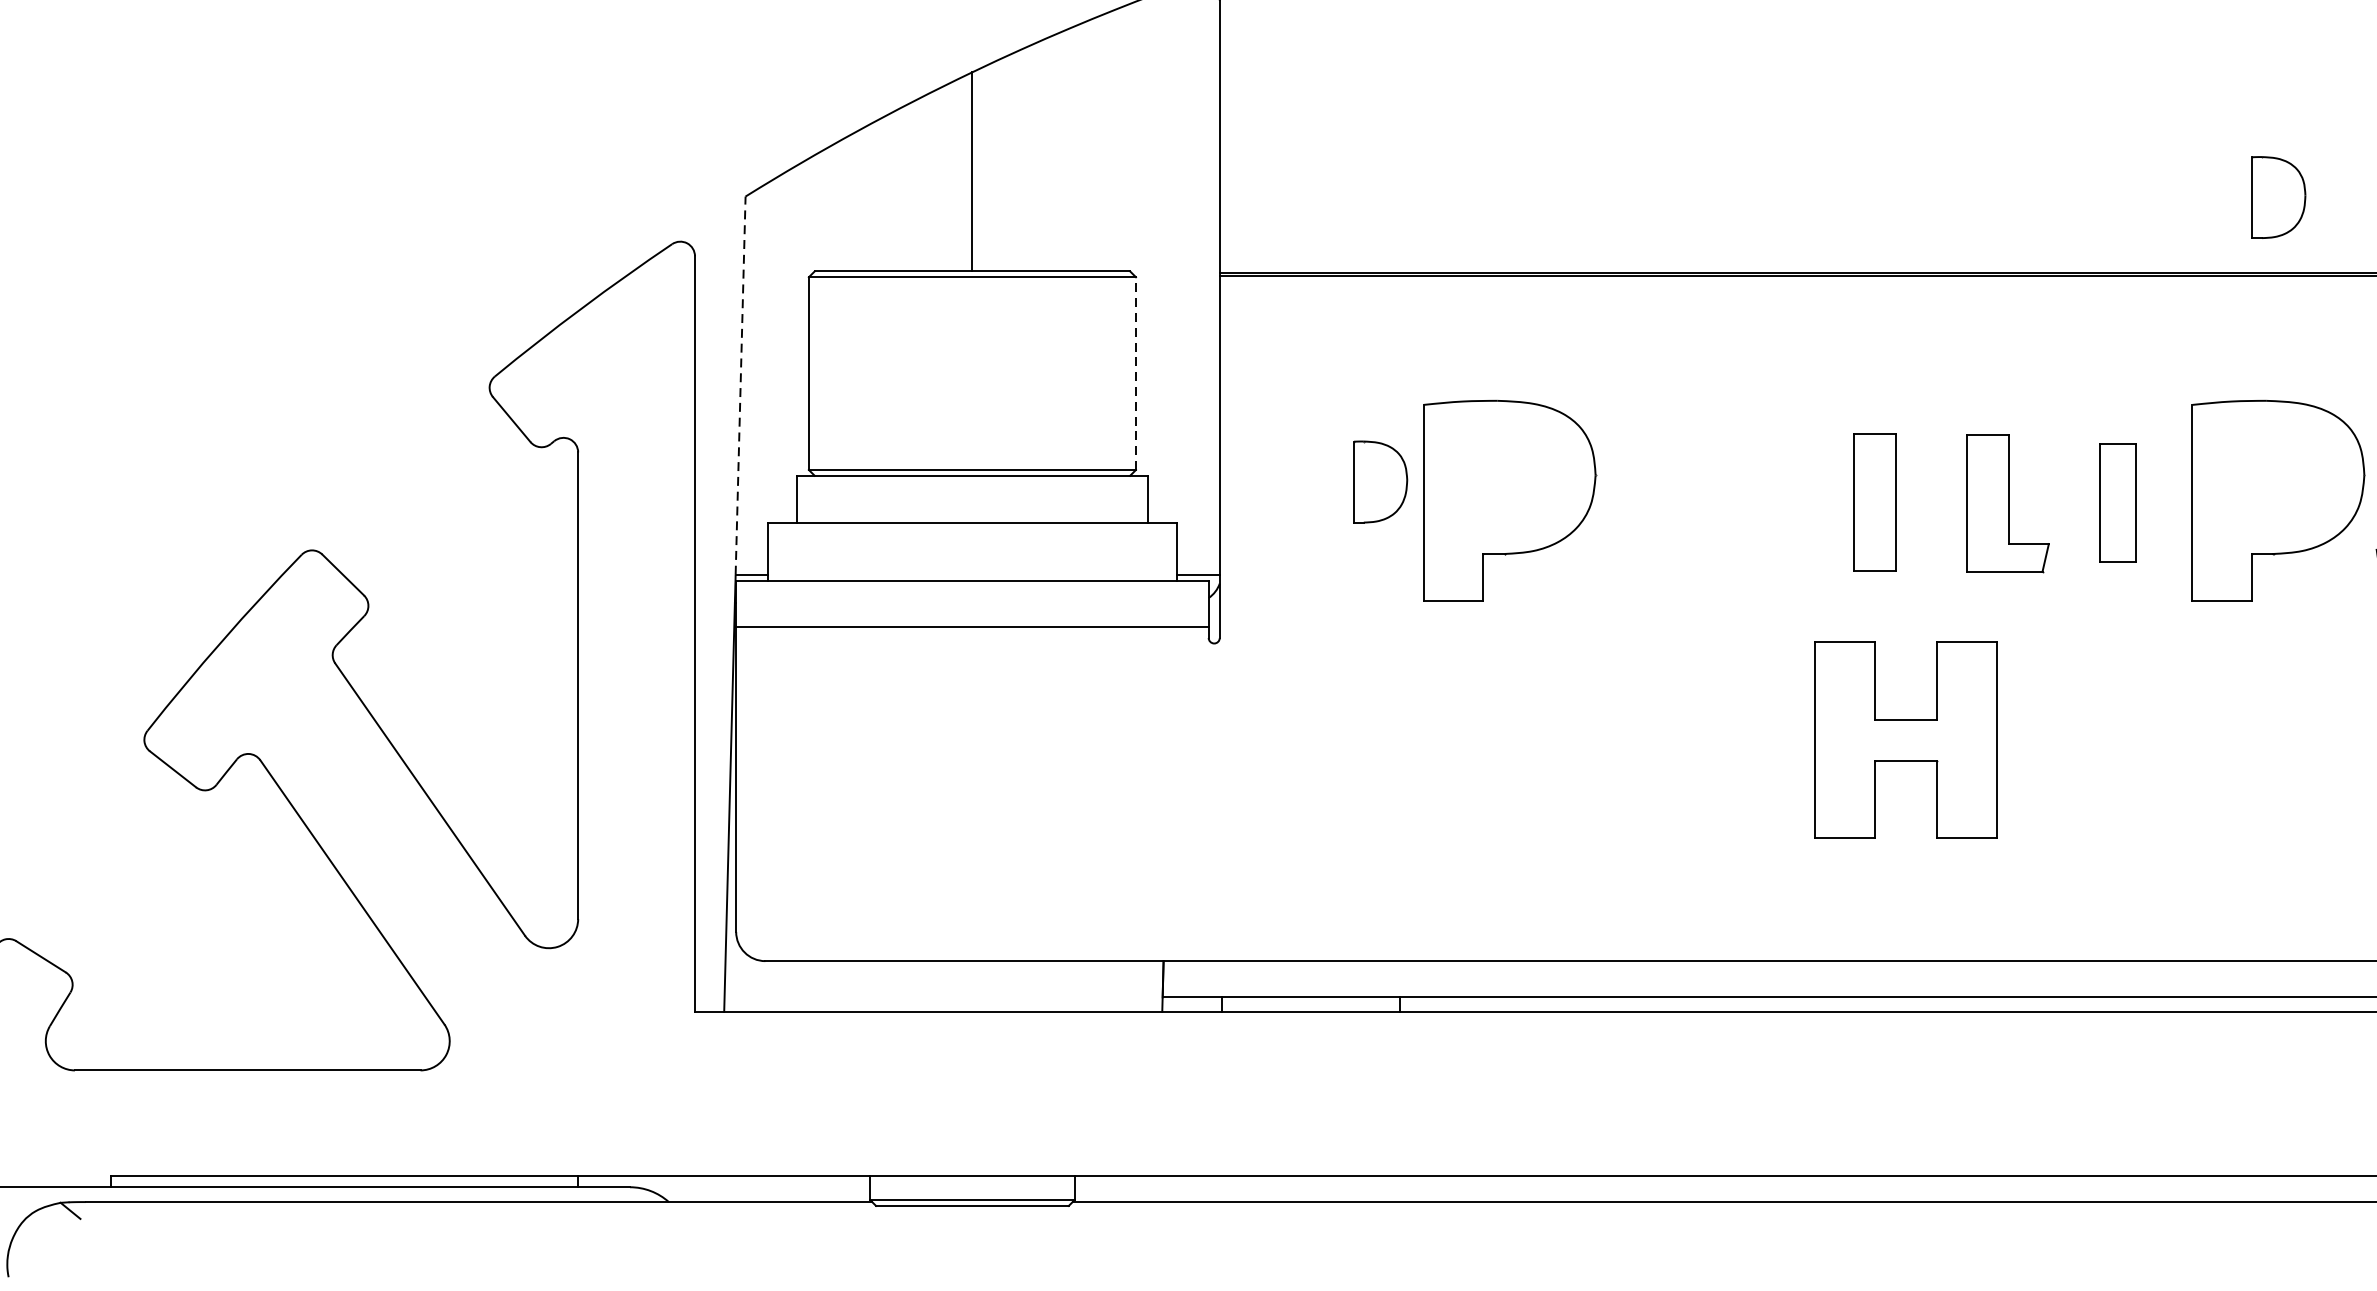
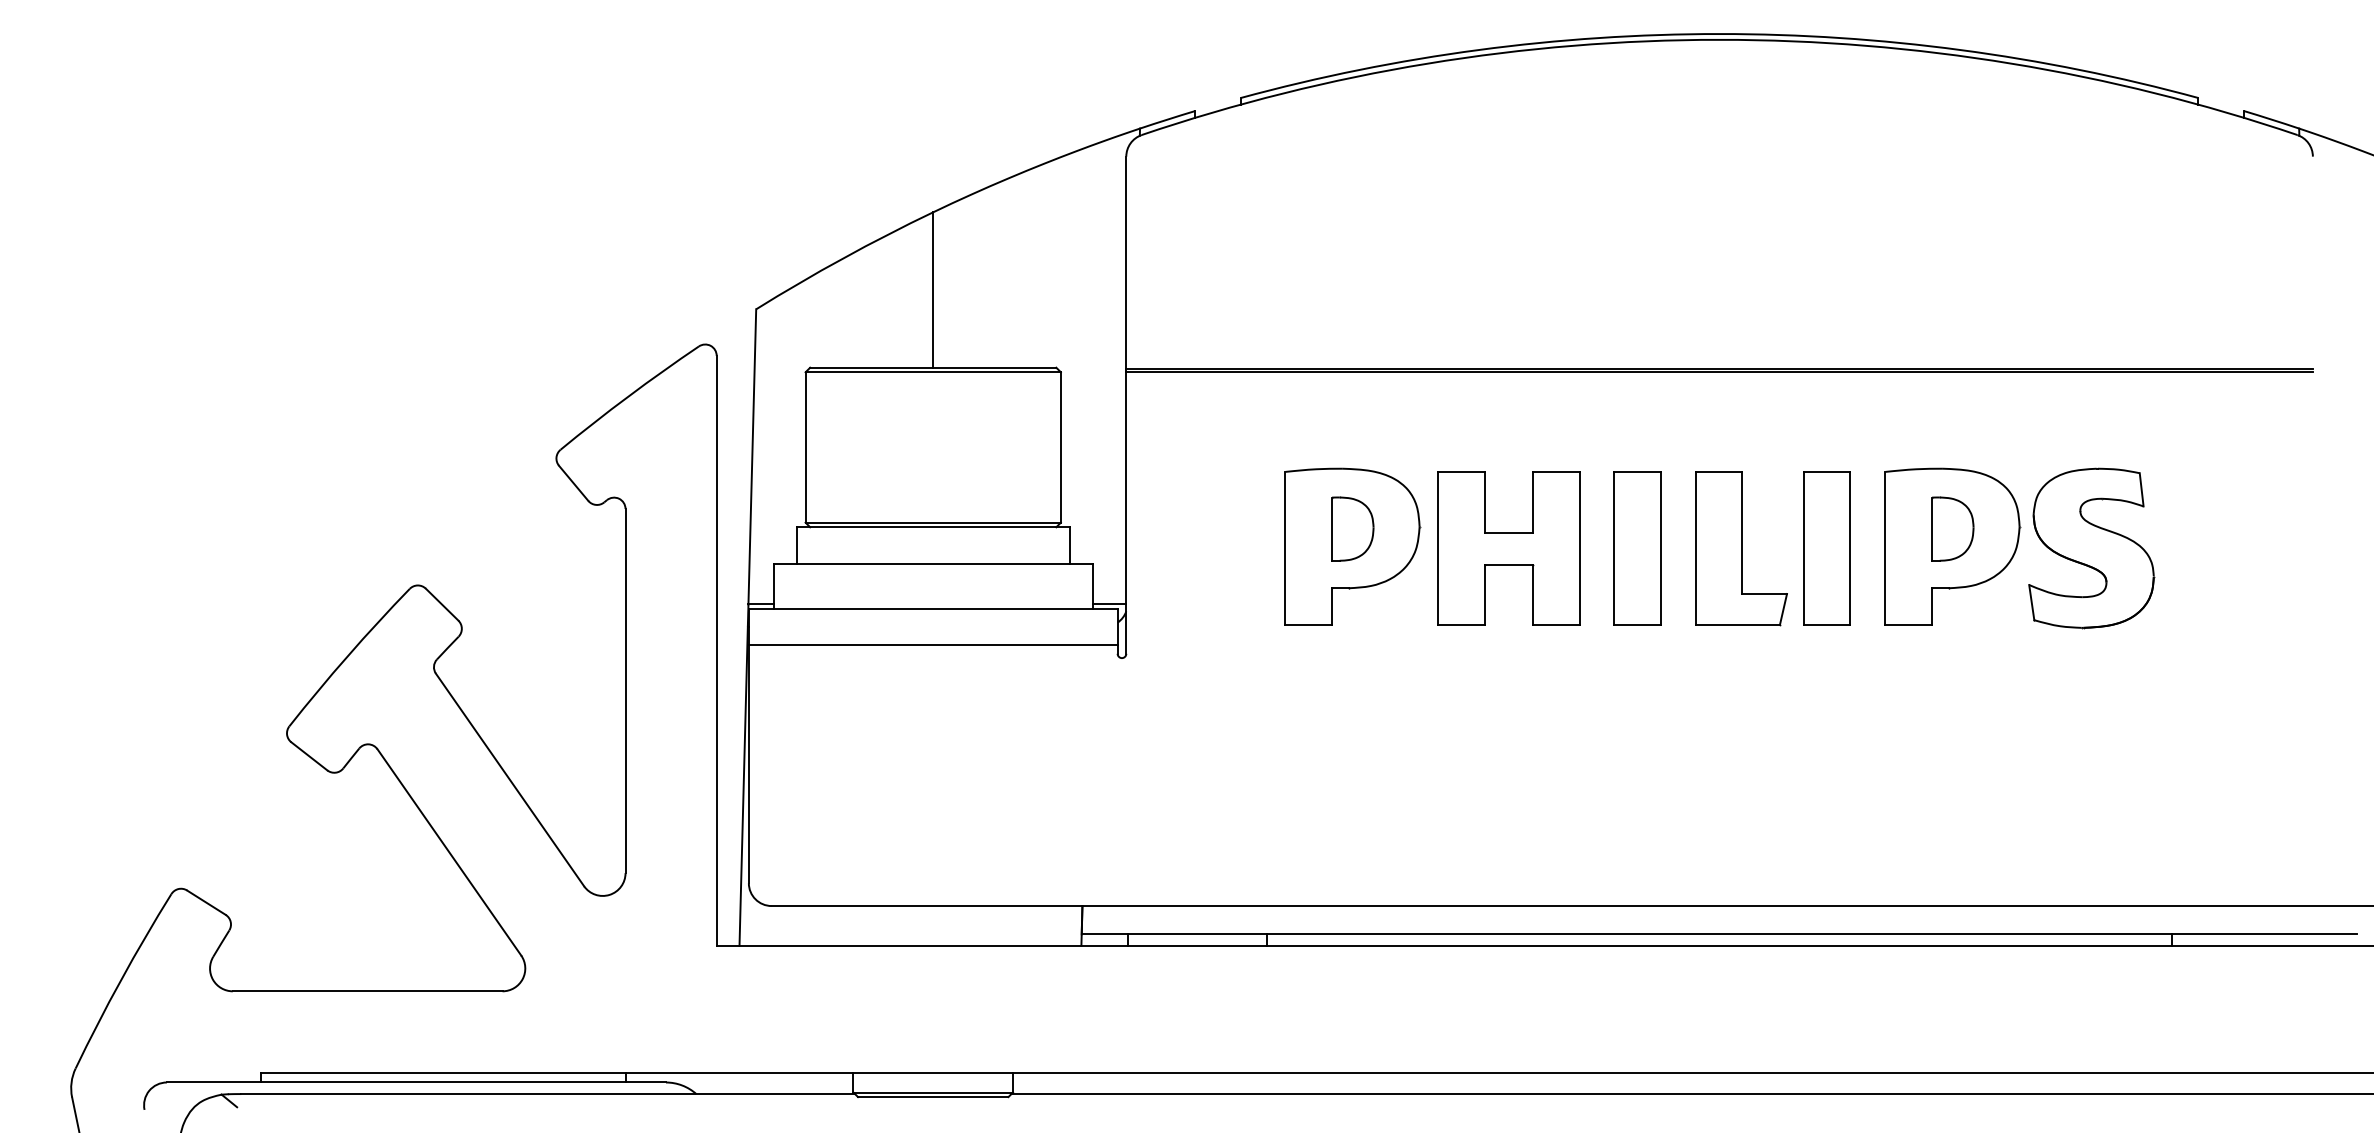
part: (2278, 196) -> (1952, 528), moved
line: (1135, 372) -> (1060, 446), dashed -> solid
line: (740, 385) -> (752, 456), dashed -> solid
part: (1380, 481) -> (1352, 528), moved
part: (1874, 503) -> (1637, 548), size x1.43
part: (2008, 503) -> (1741, 548), size x1.43
part: (2116, 503) -> (1826, 548), size x1.67
part: (1905, 740) -> (1508, 548), moved

